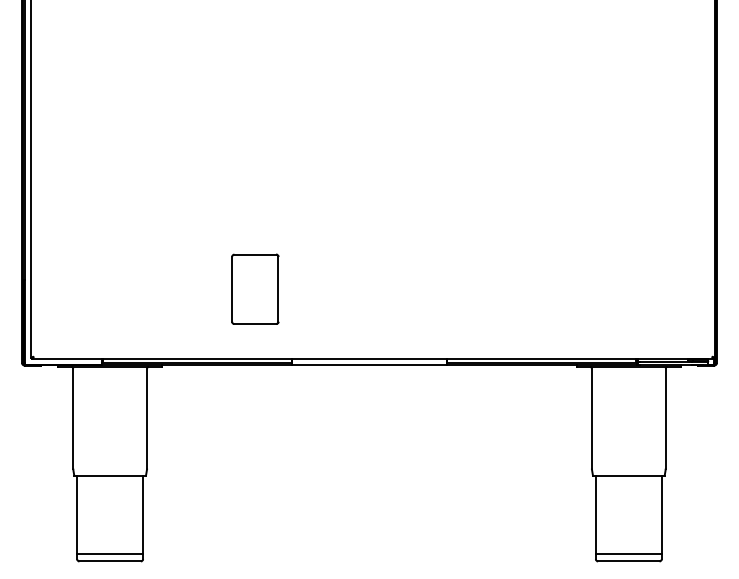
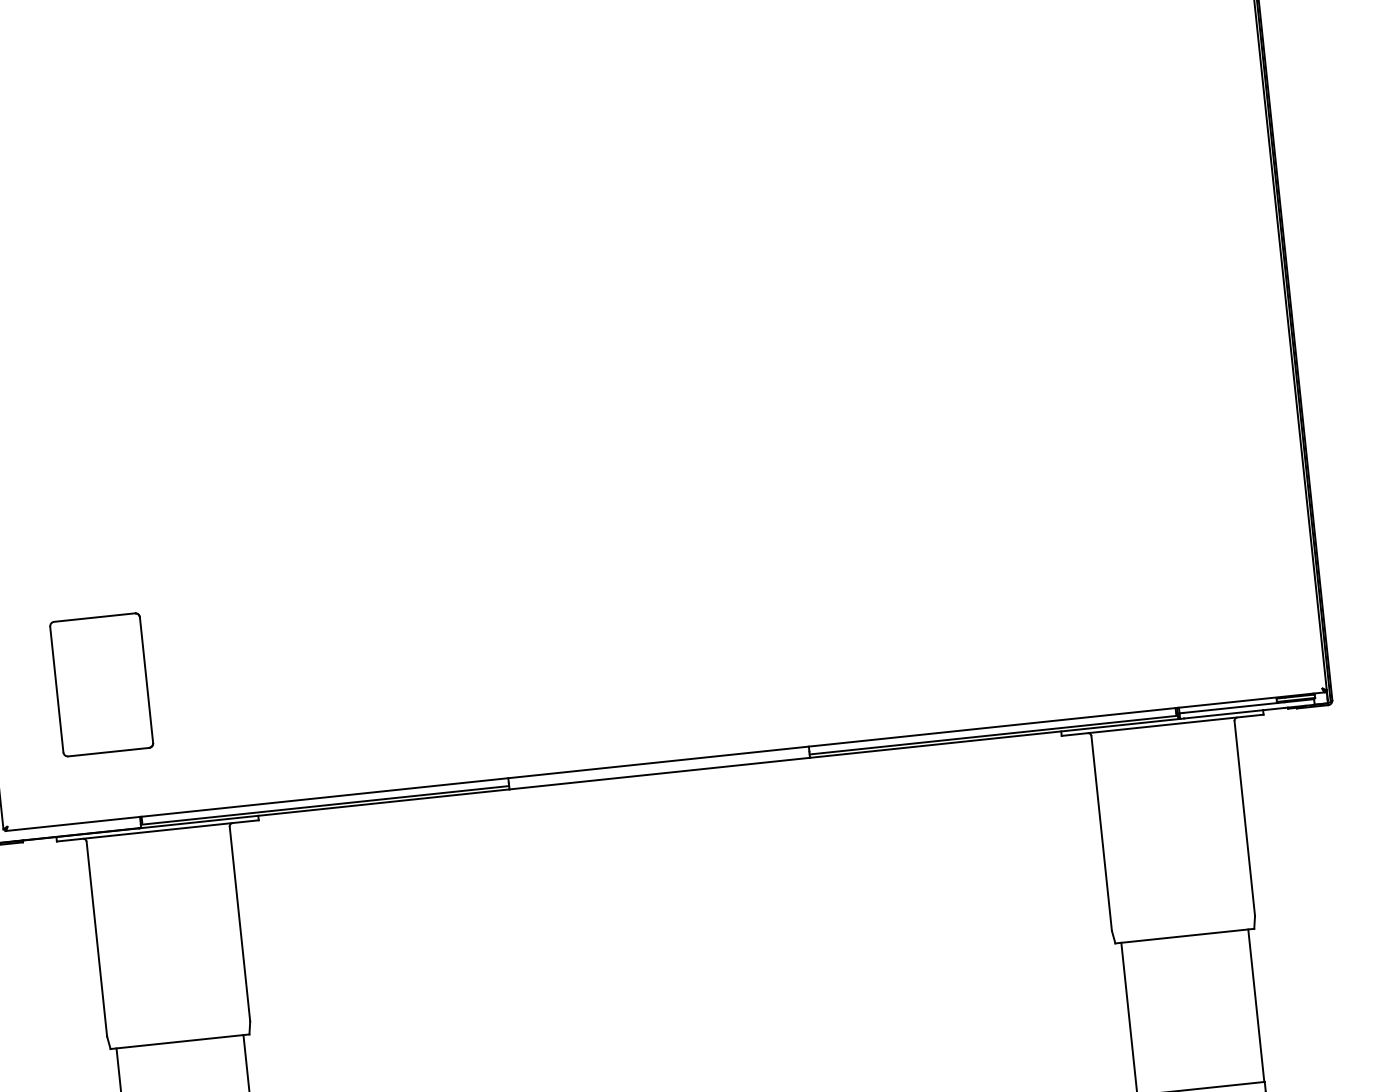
part: (255, 288) -> (101, 683), moved

